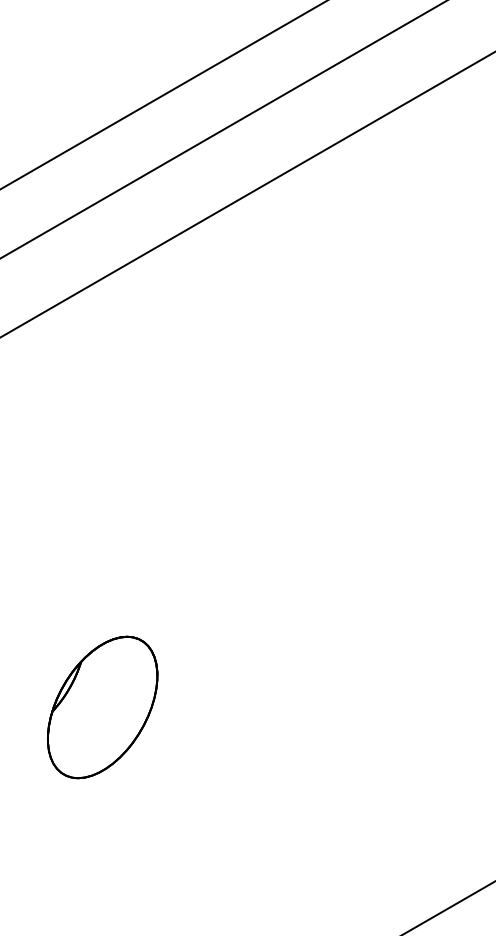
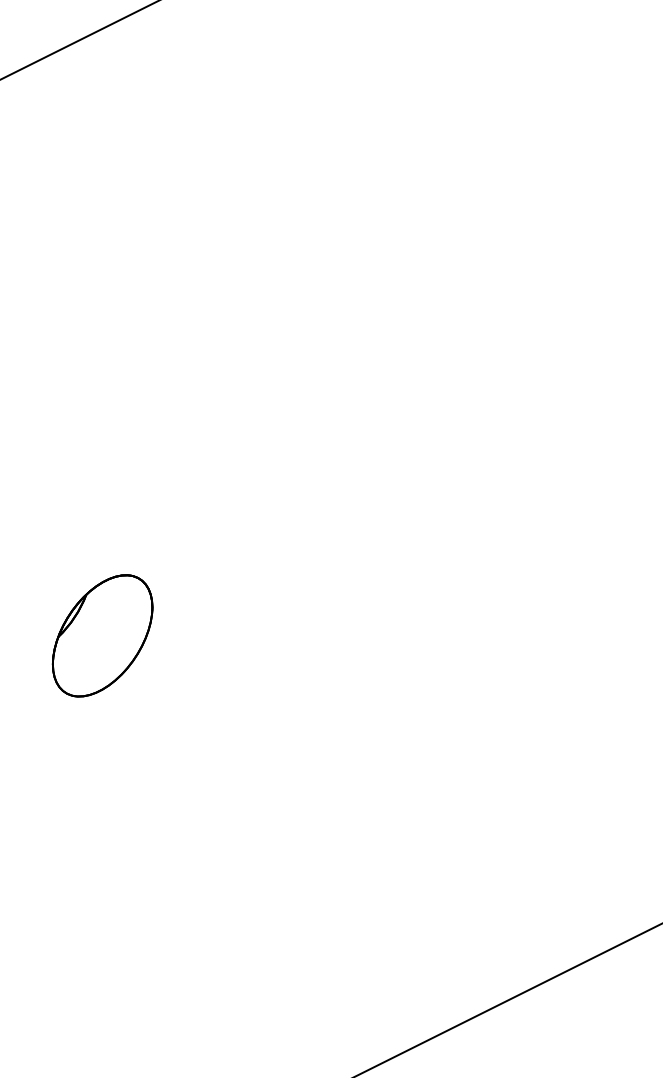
part: (102, 707) -> (102, 635), size x0.6

